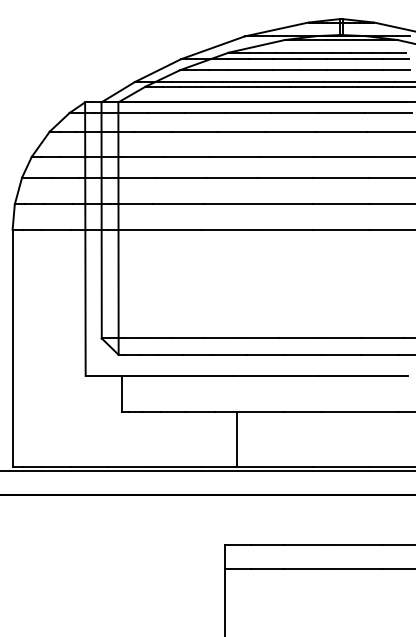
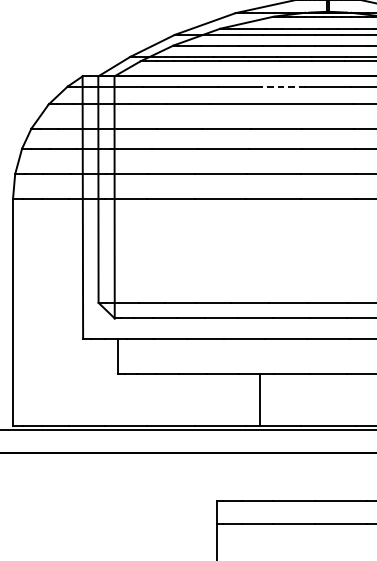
line: (293, 112) -> (282, 86), solid -> dashed
line: (236, 439) -> (259, 399), moved

